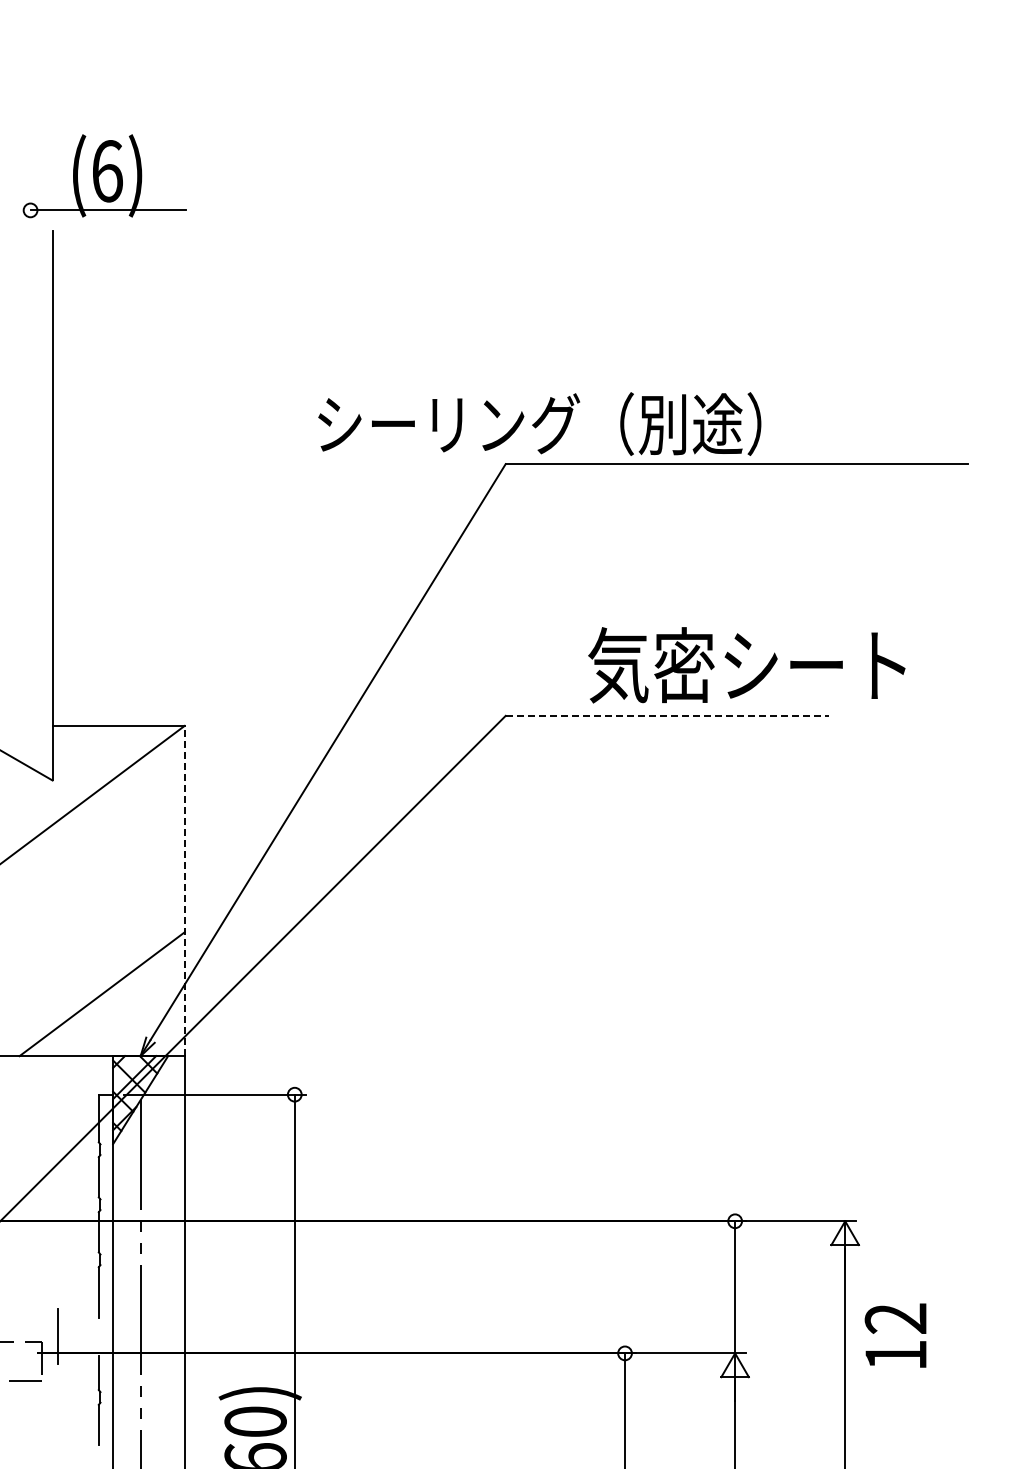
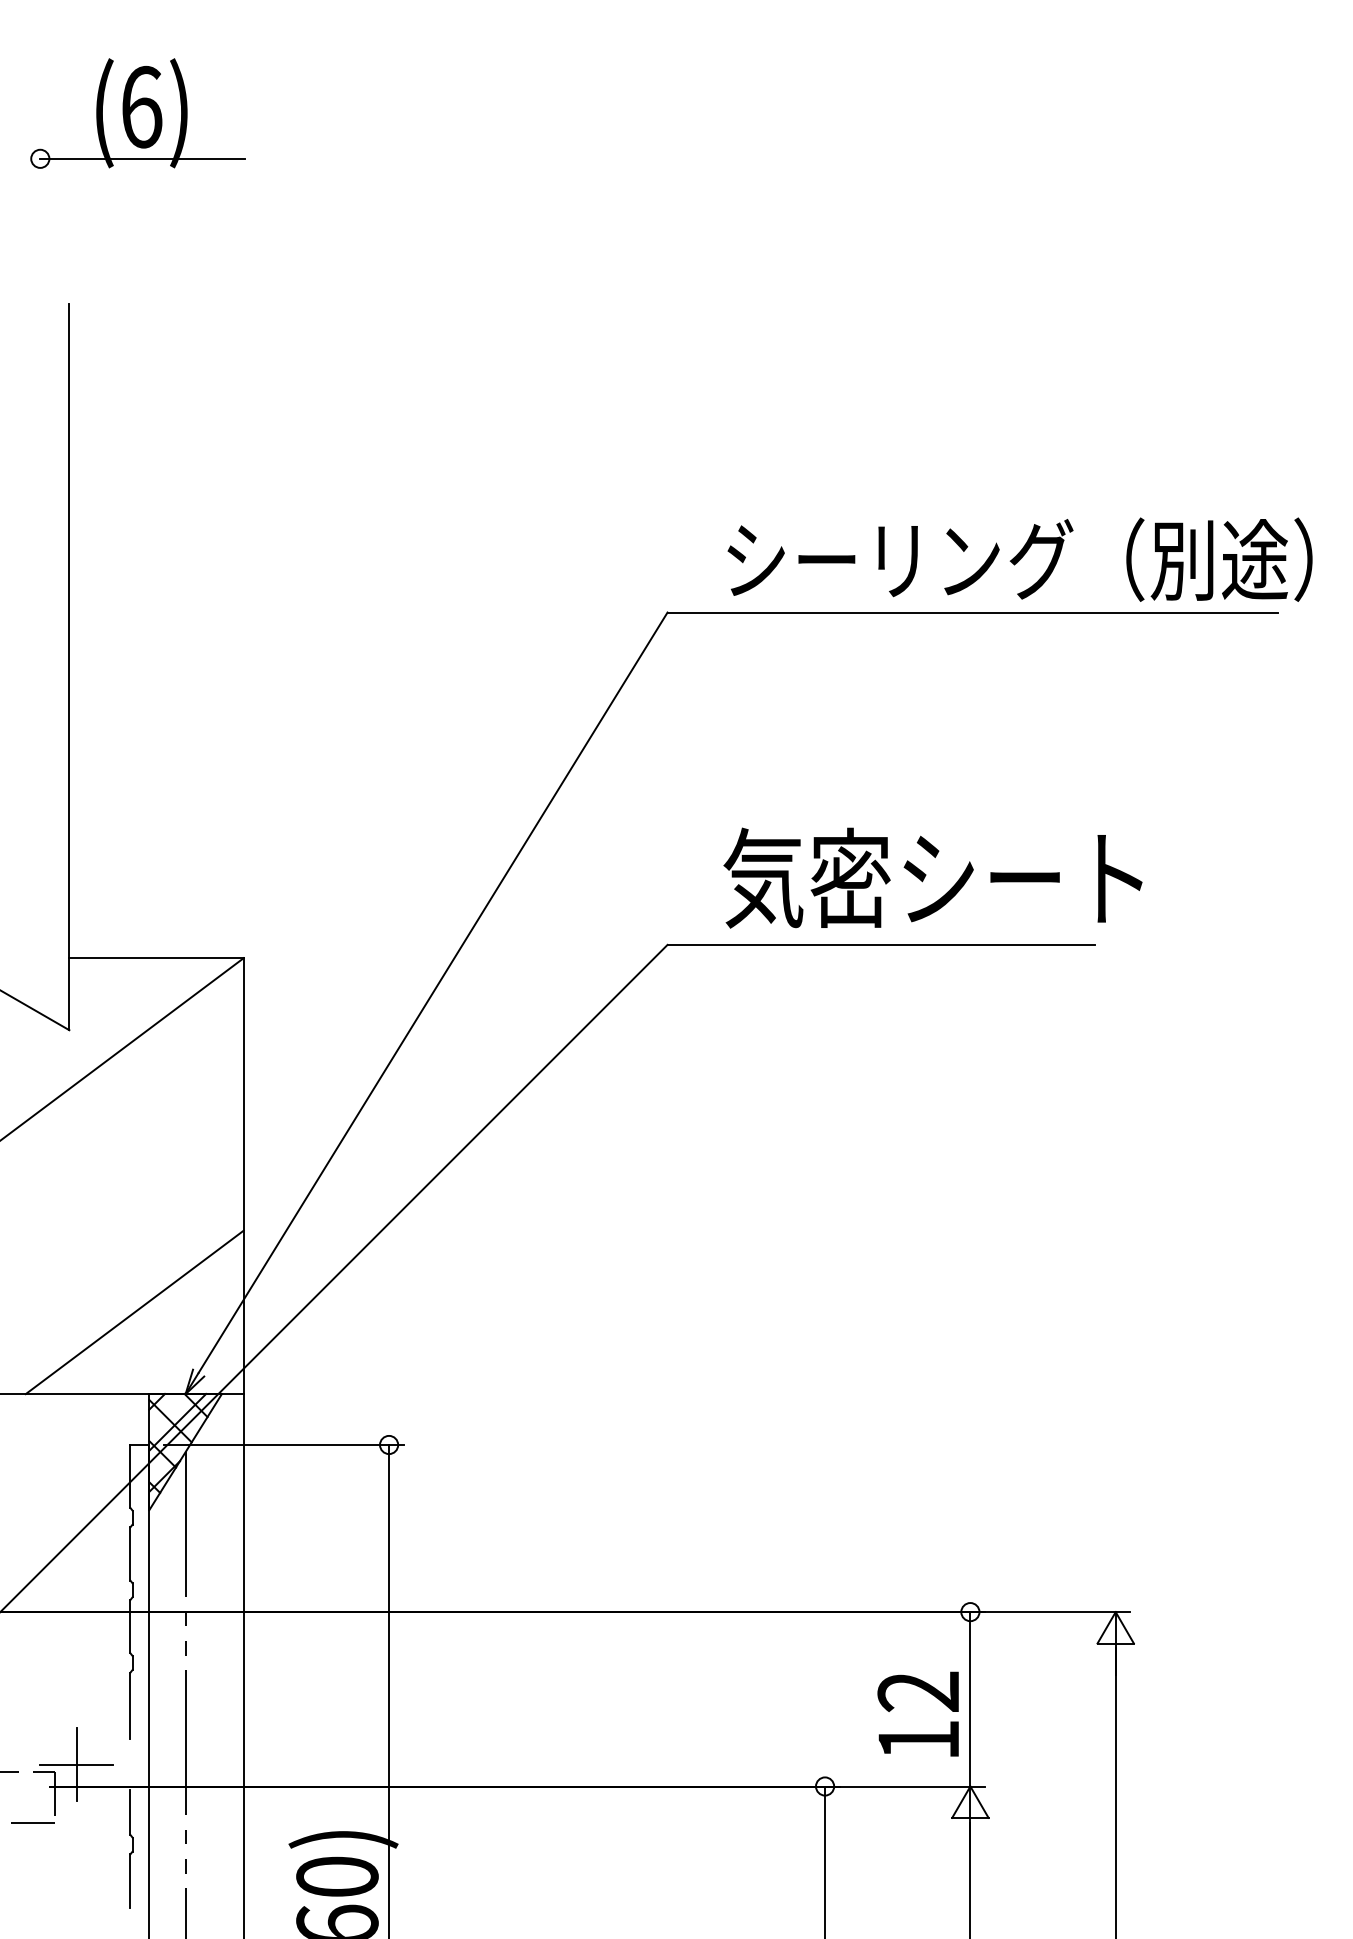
part: (104, 176) -> (137, 114), moved
text: (539, 423) -> (1019, 558), moved
text: (746, 665) -> (932, 878), moved
line: (667, 715) -> (881, 944), dashed -> solid
line: (184, 890) -> (243, 1175), dashed -> solid
text: (895, 1335) -> (918, 1714), moved
line: (57, 1336) -> (75, 1764), added

